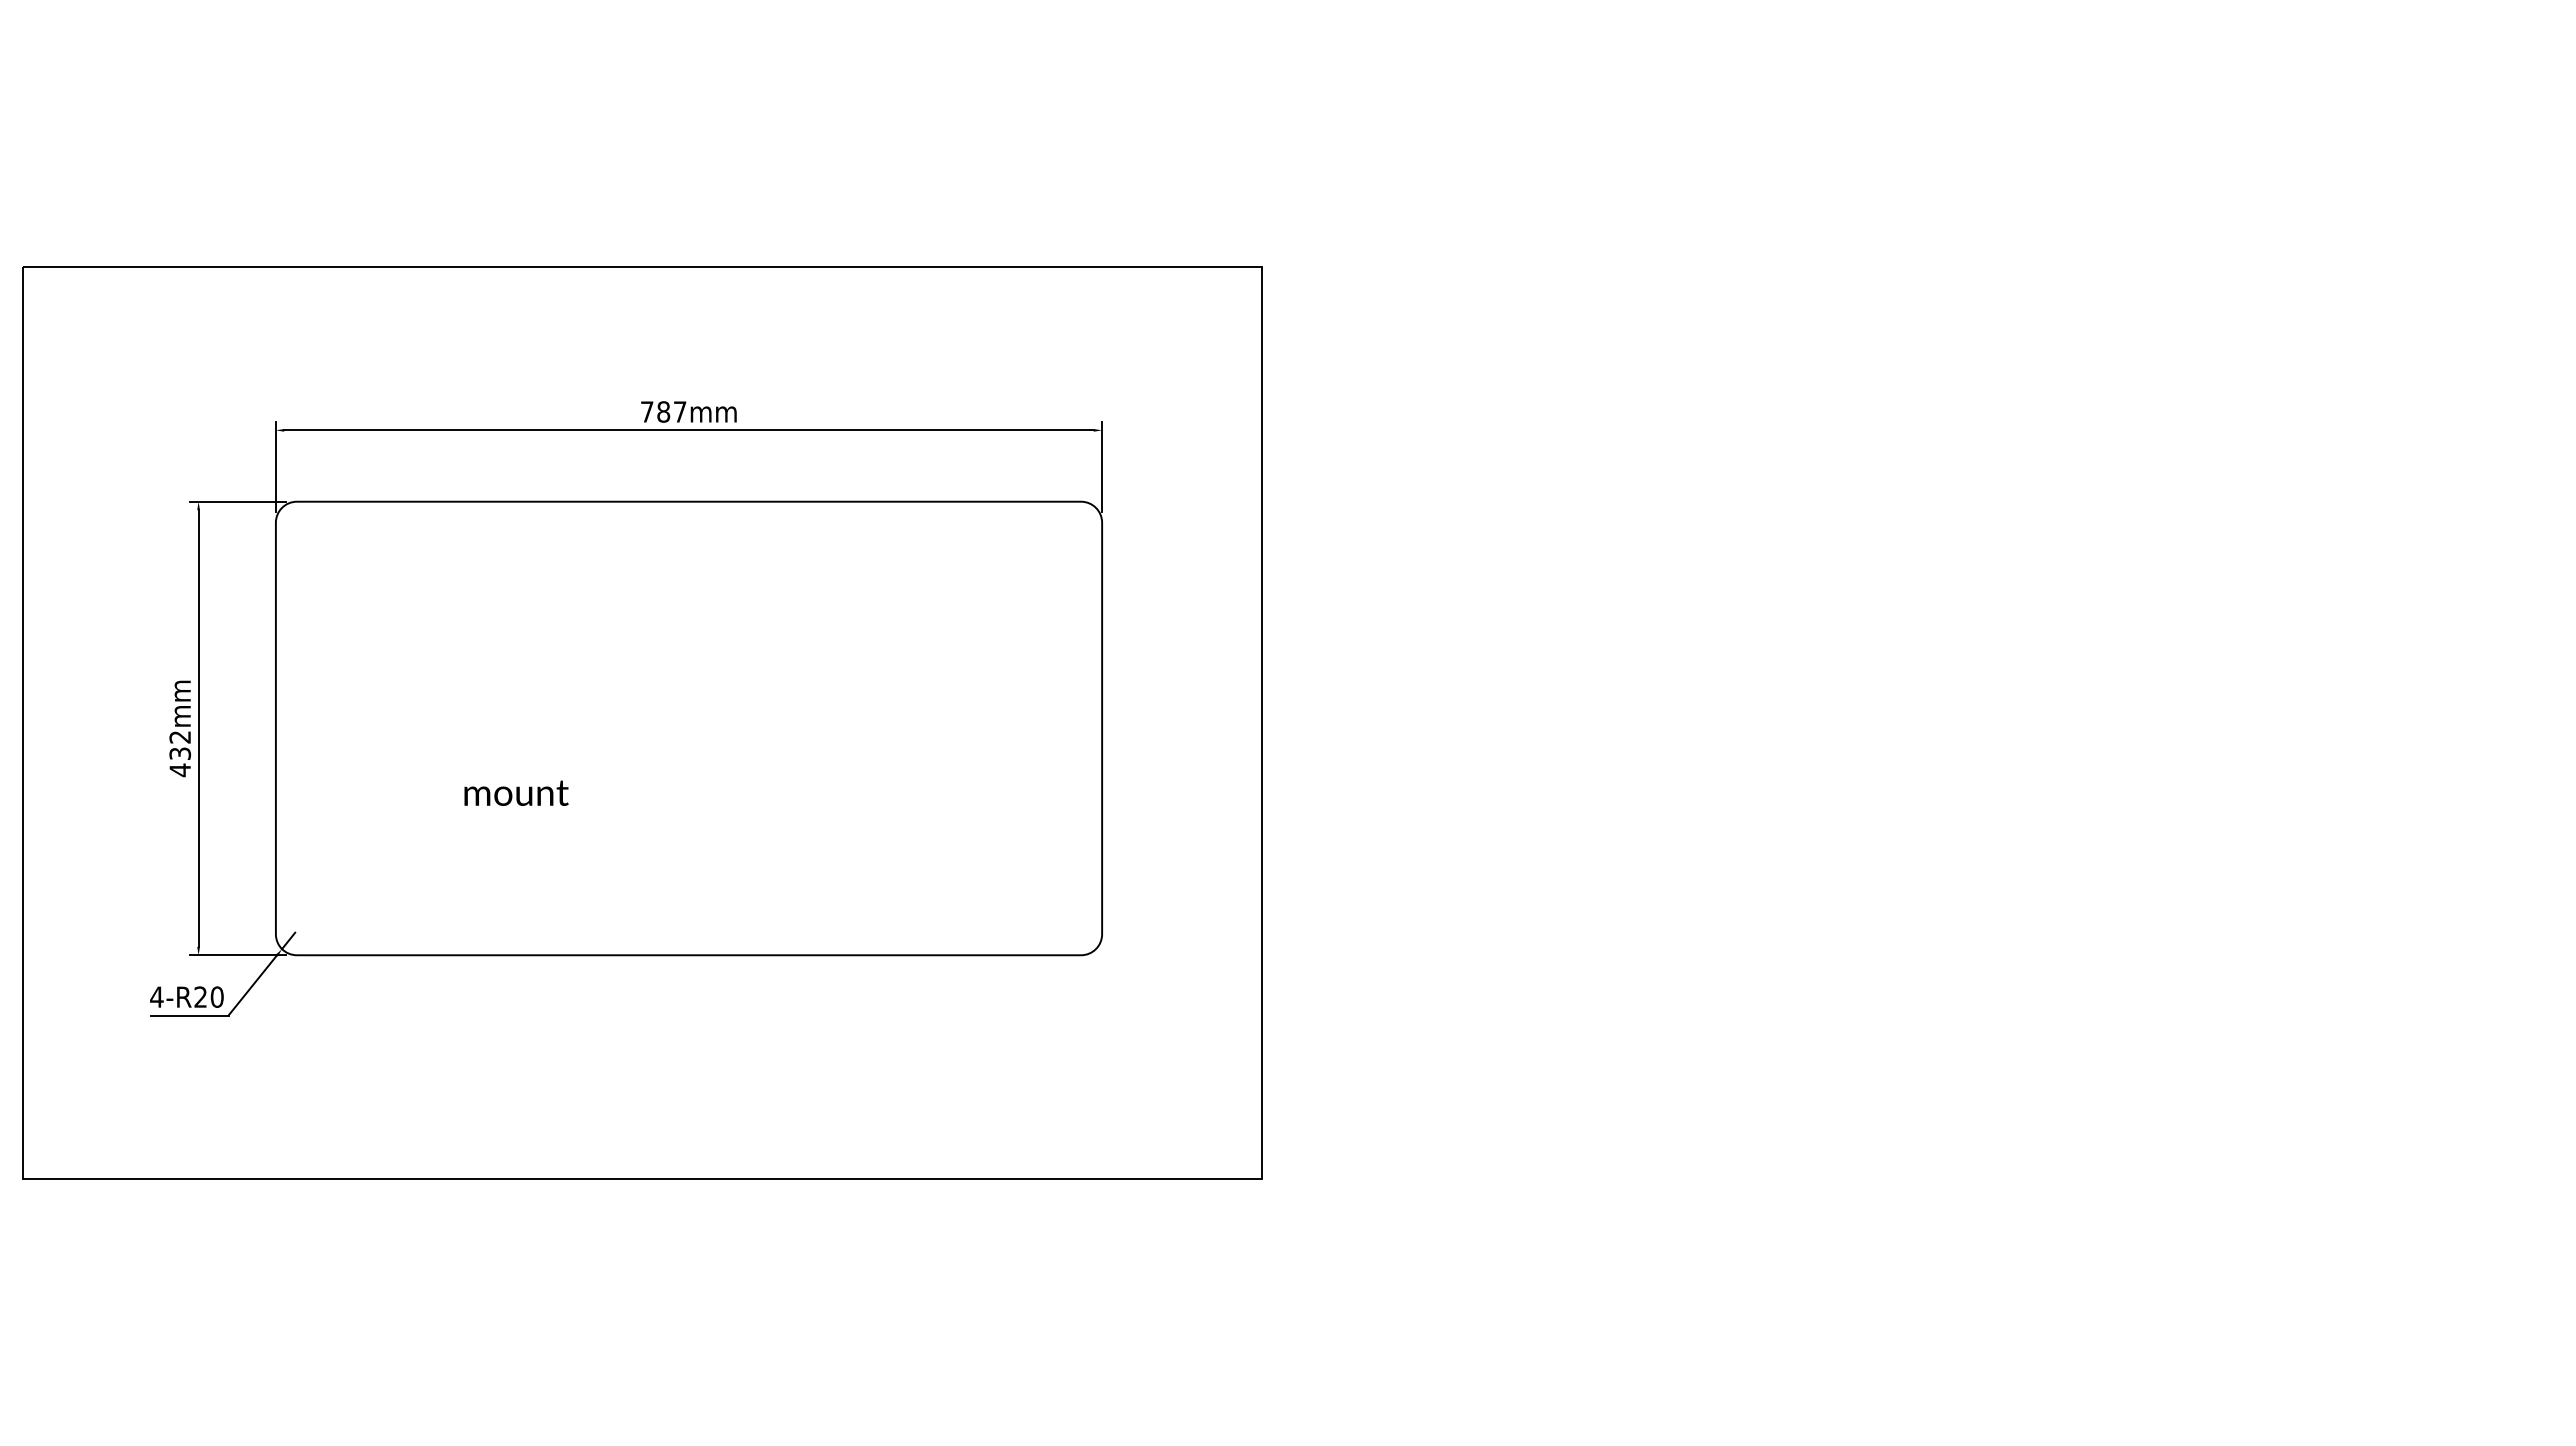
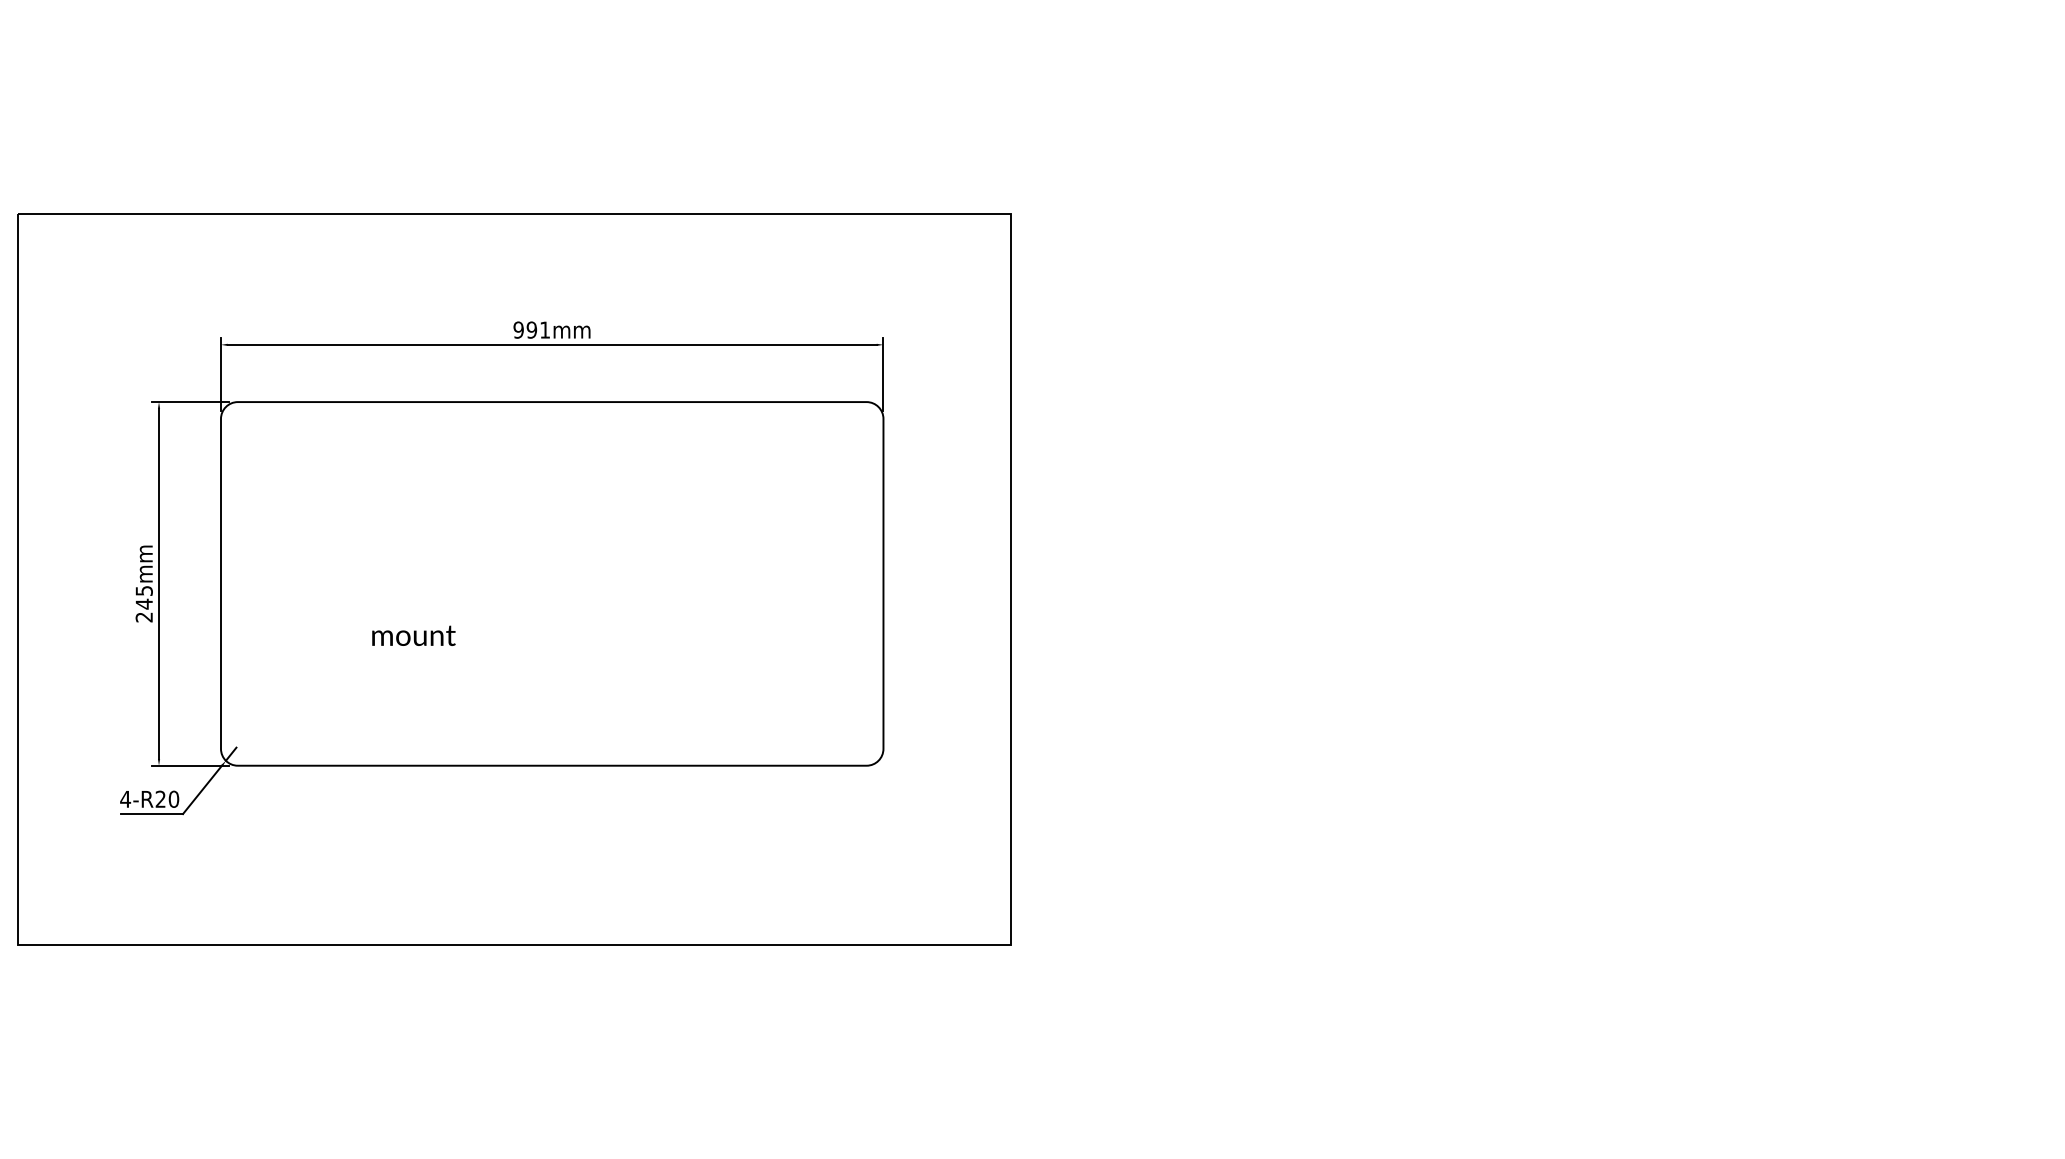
text: (663, 411) -> (531, 329), 787mm -> 991mm
text: (180, 754) -> (144, 604), 432mm -> 245mm

